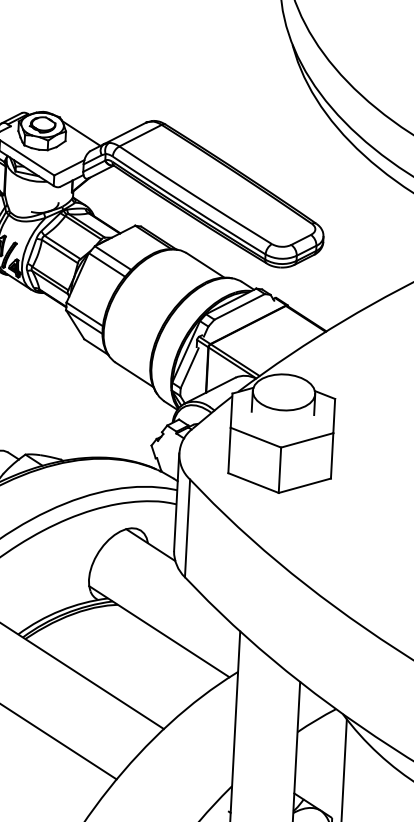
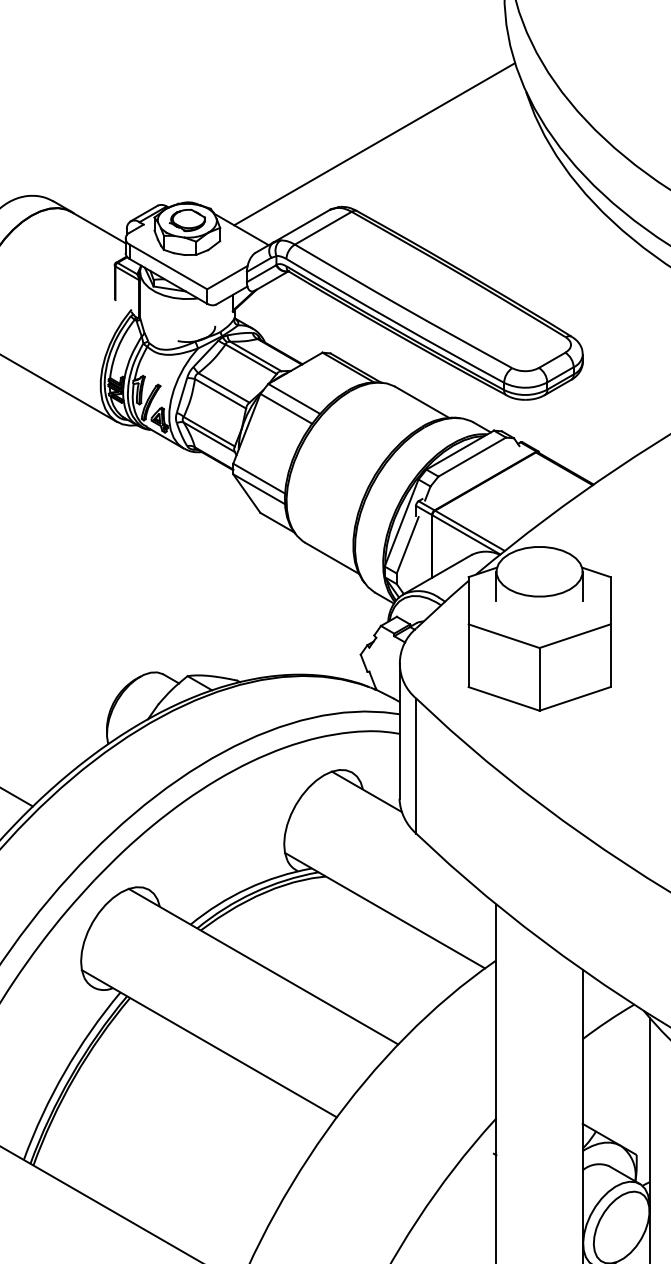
line: (180, 77) -> (374, 144), added

